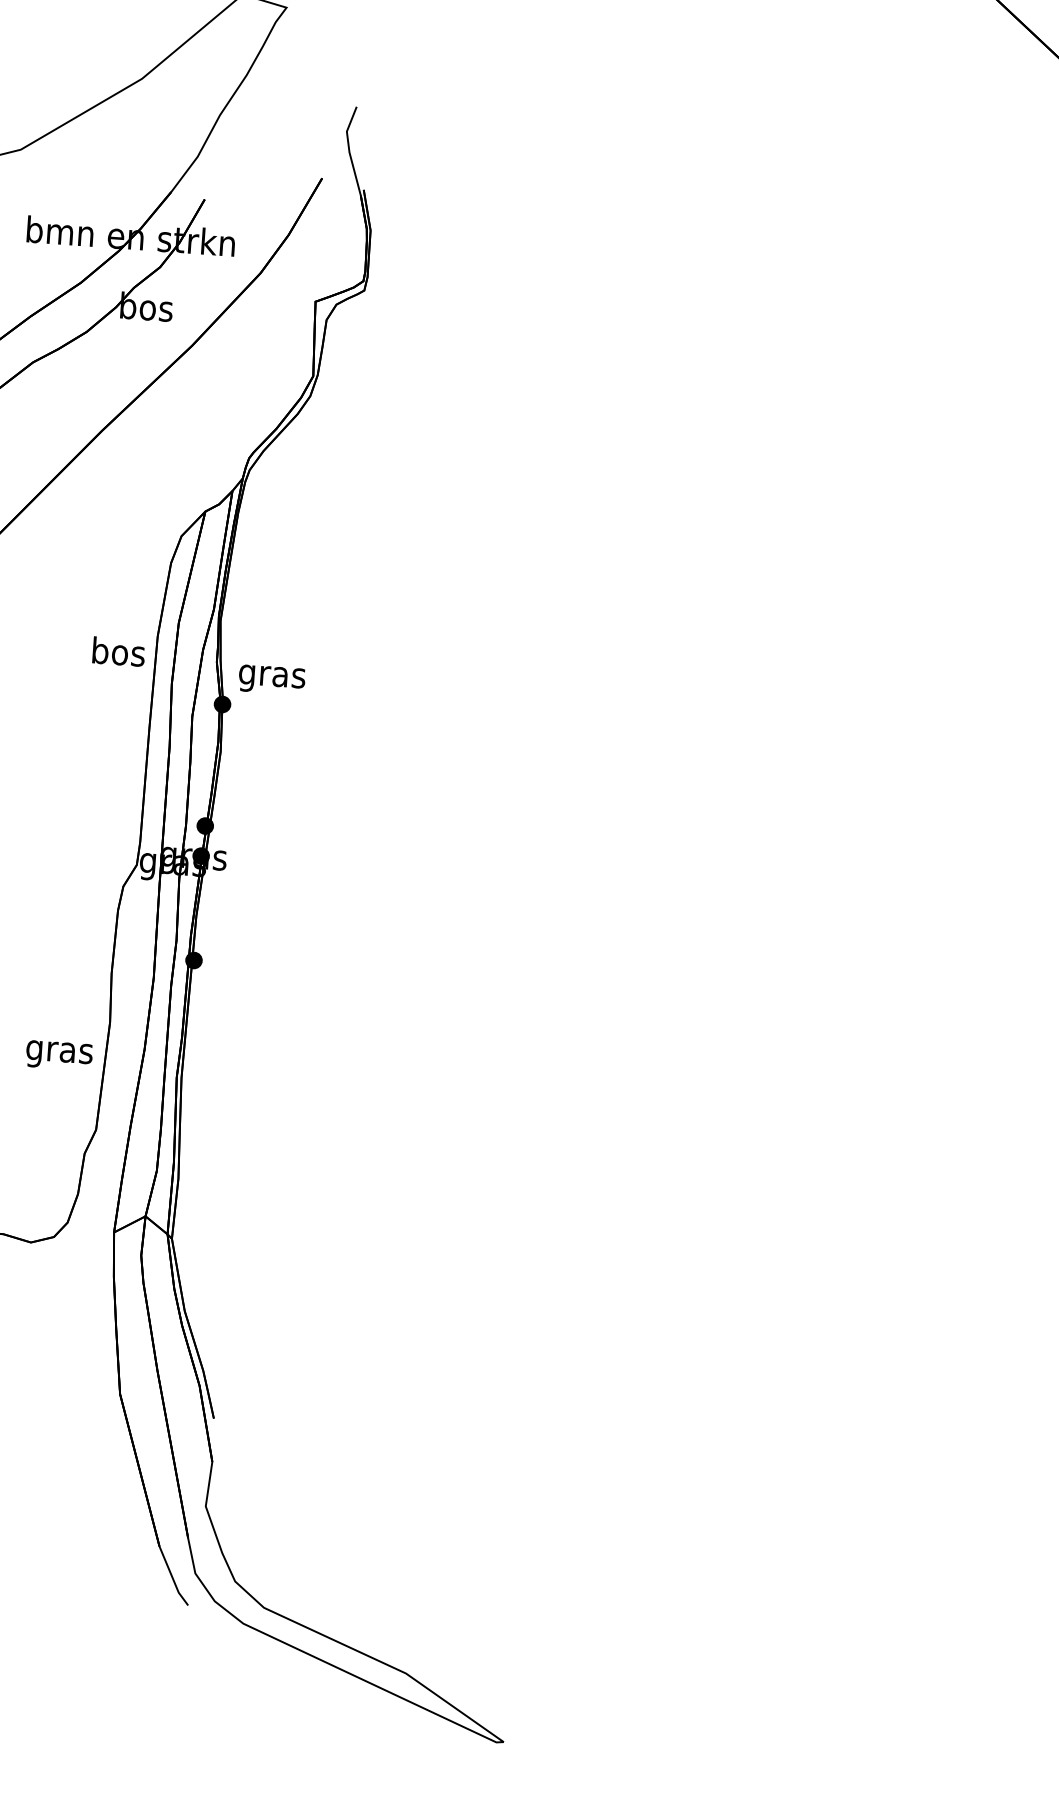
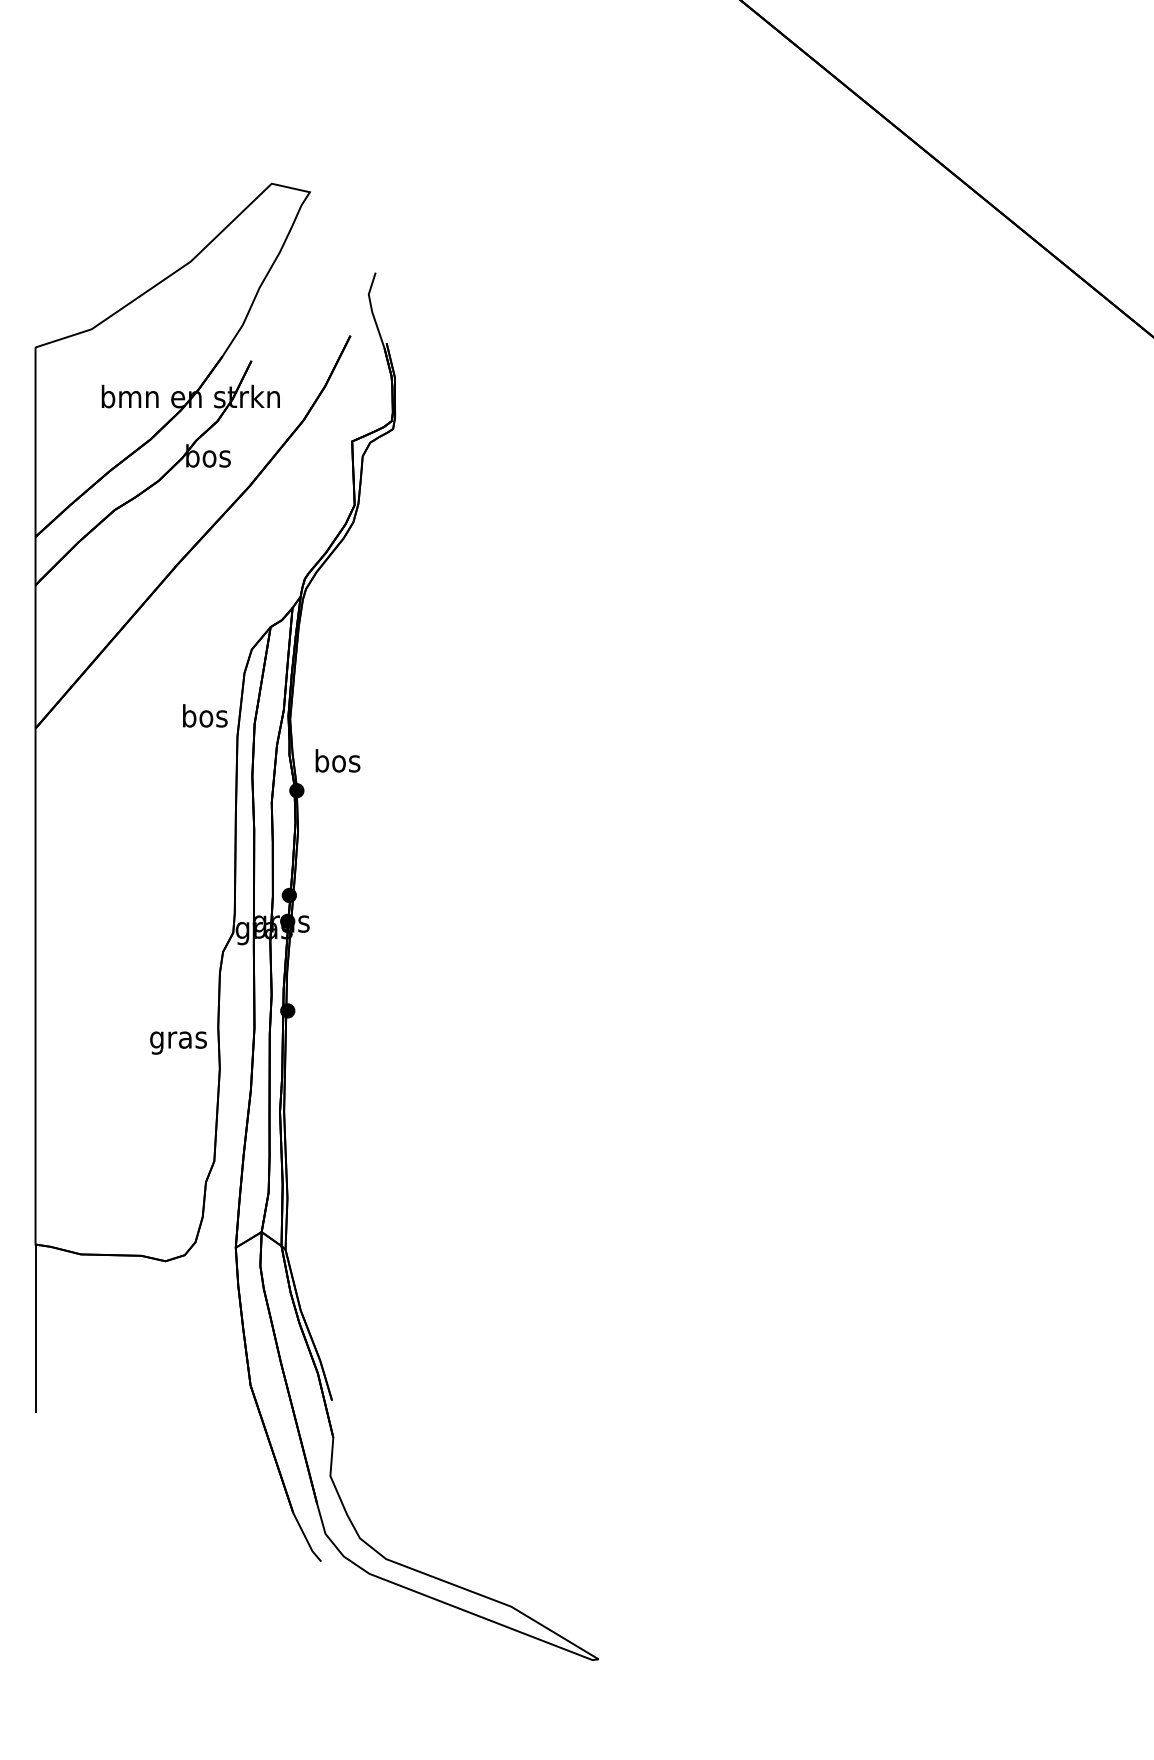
text: (119, 651) -> (205, 715), moved
text: (272, 676) -> (337, 763), gras -> bos
text: (59, 1054) -> (178, 1042), moved

